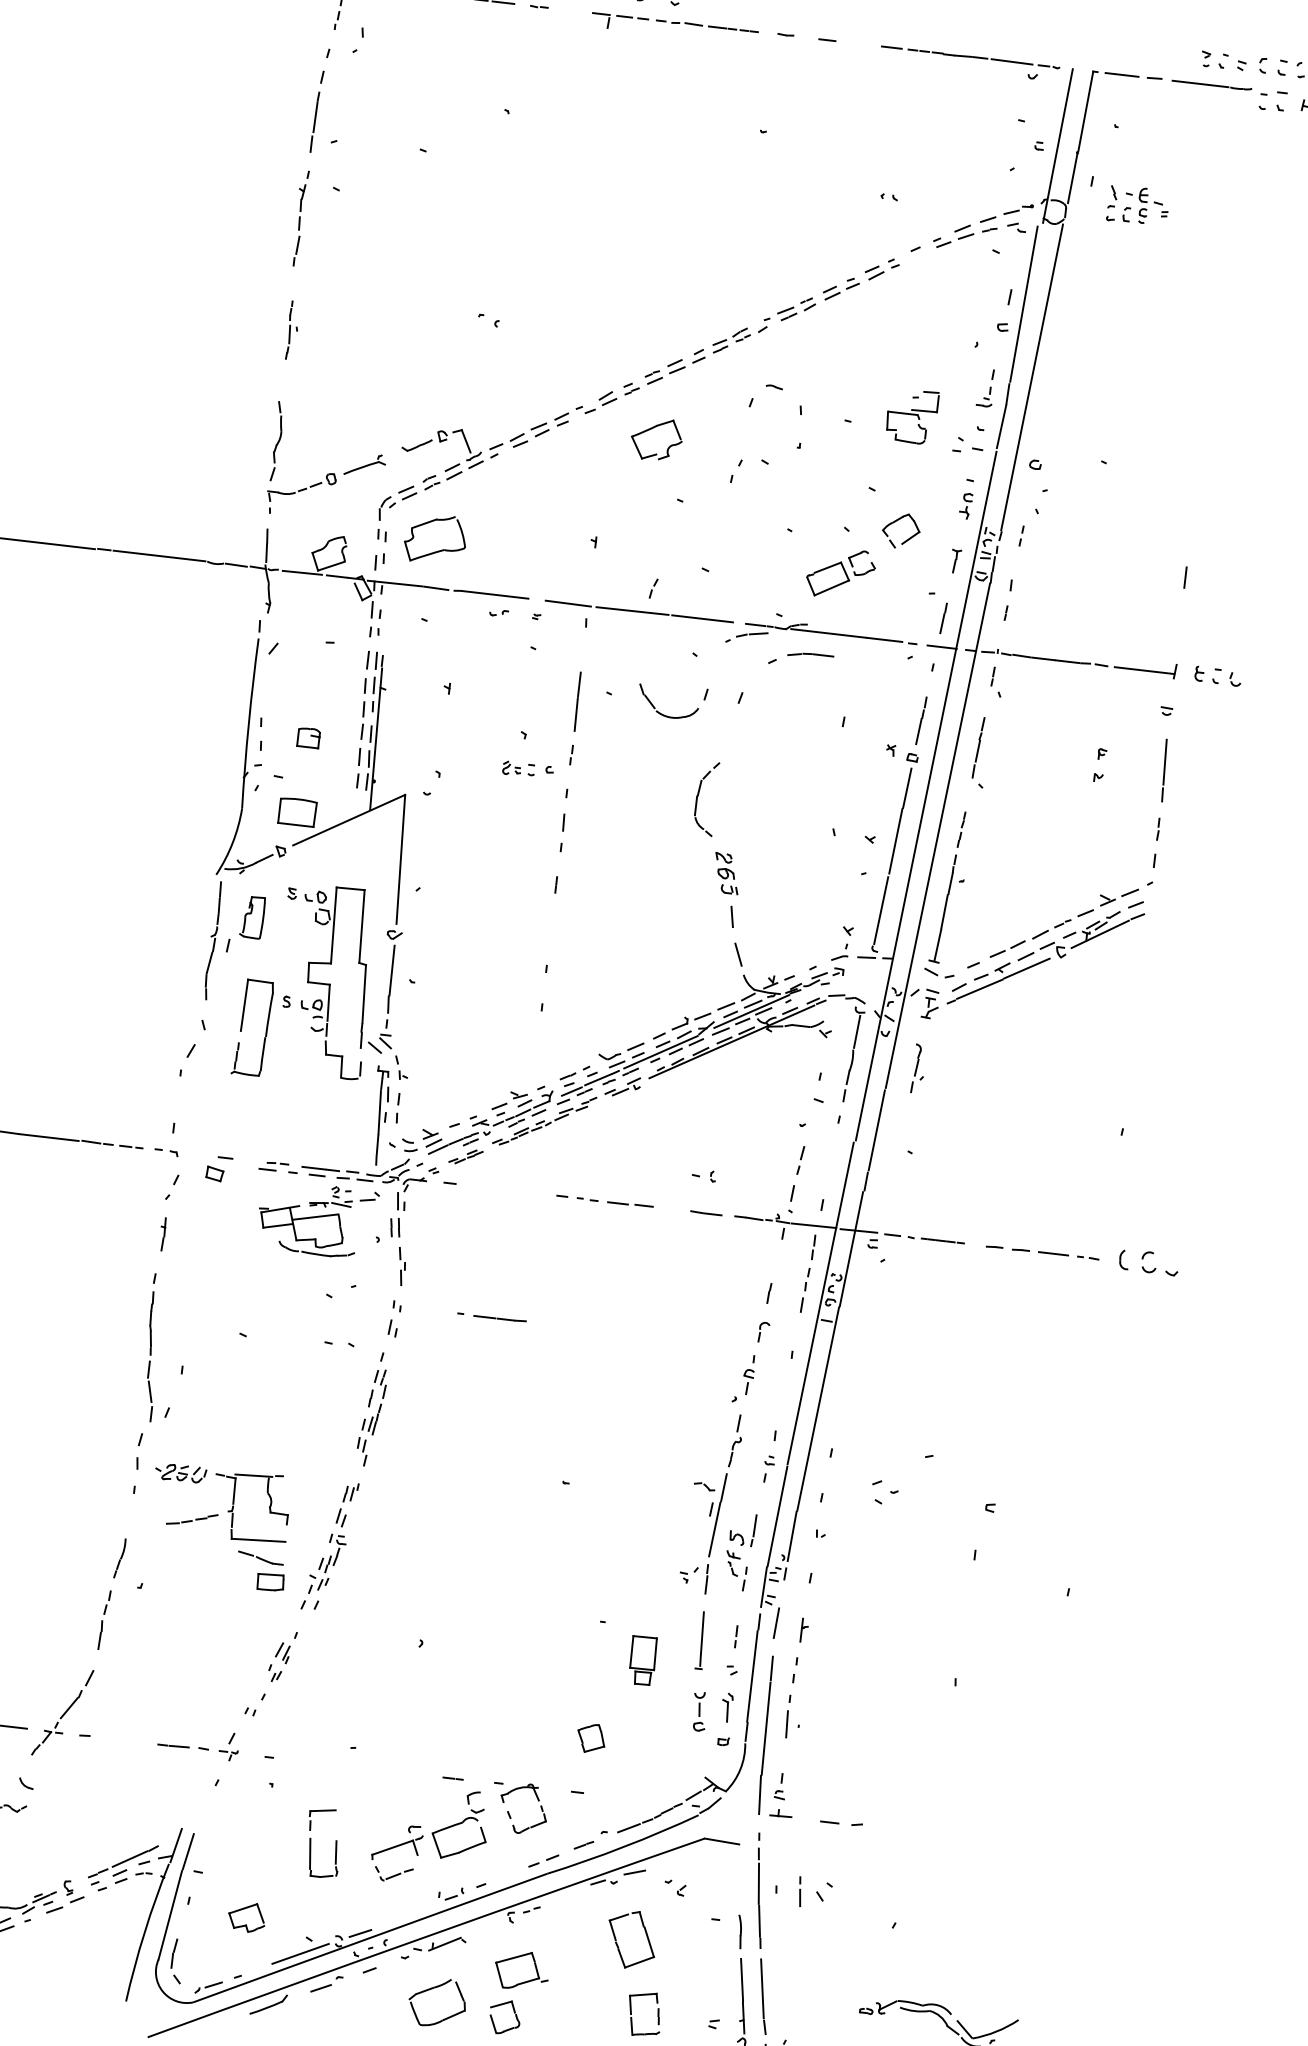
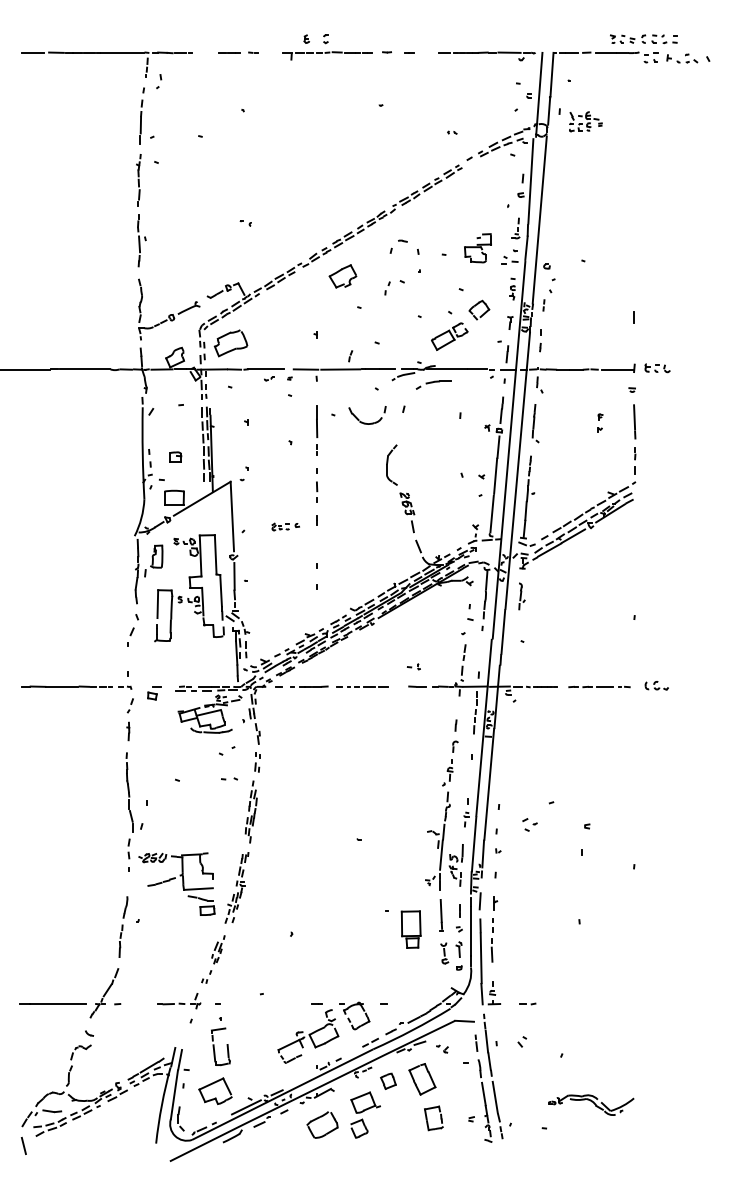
part: (292, 330) -> (141, 240), size x1.67
part: (527, 769) -> (285, 526), moved
part: (1148, 1262) -> (656, 685), size x0.71
line: (492, 1317) -> (309, 686), moved
part: (641, 1660) -> (410, 929), size x1.43
part: (591, 1736) -> (388, 1080), moved
part: (842, 1822) -> (527, 1003), size x0.71
part: (322, 1842) -> (220, 1046), moved
line: (800, 1890) -> (476, 1042), moved
part: (247, 1916) -> (215, 1090), size x1.67

